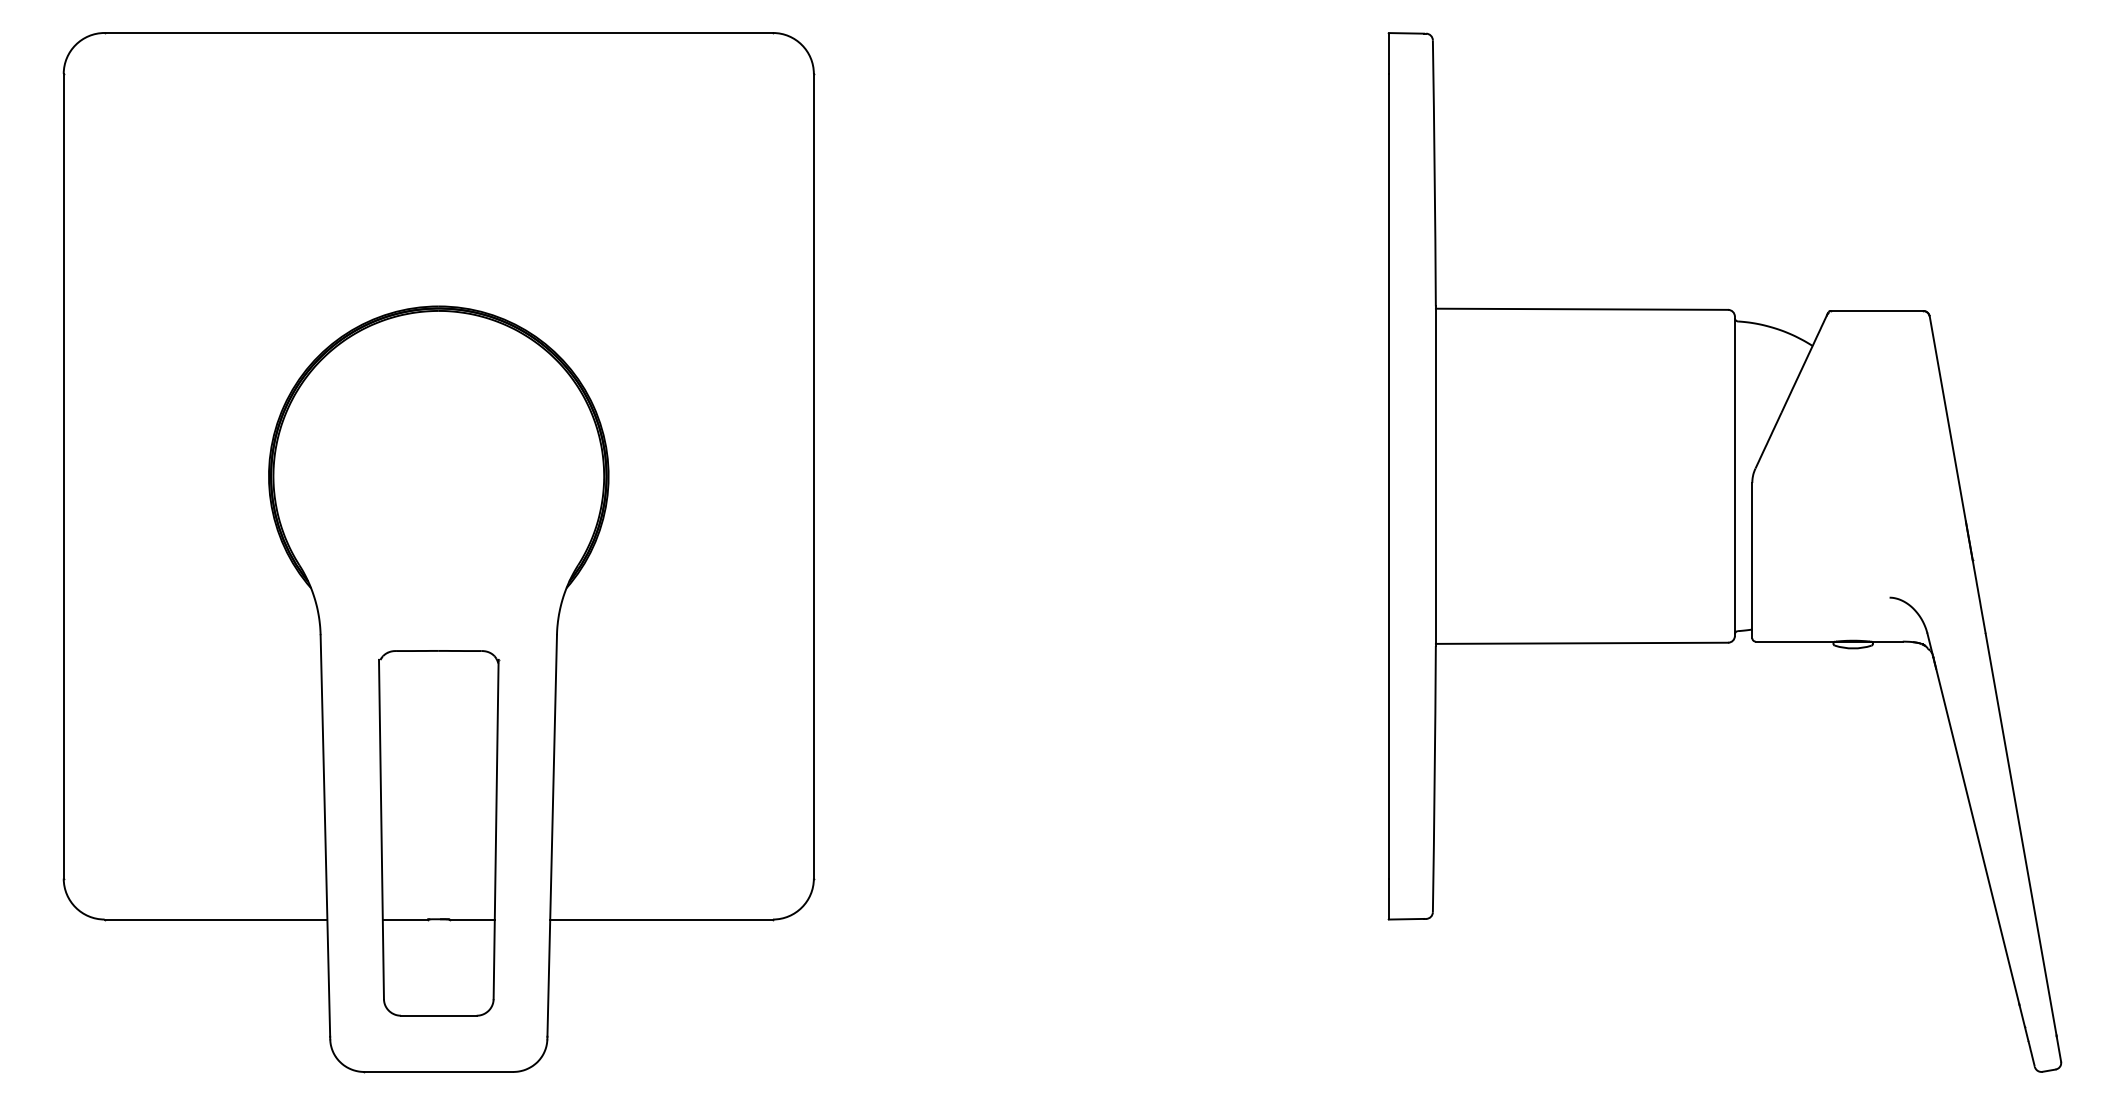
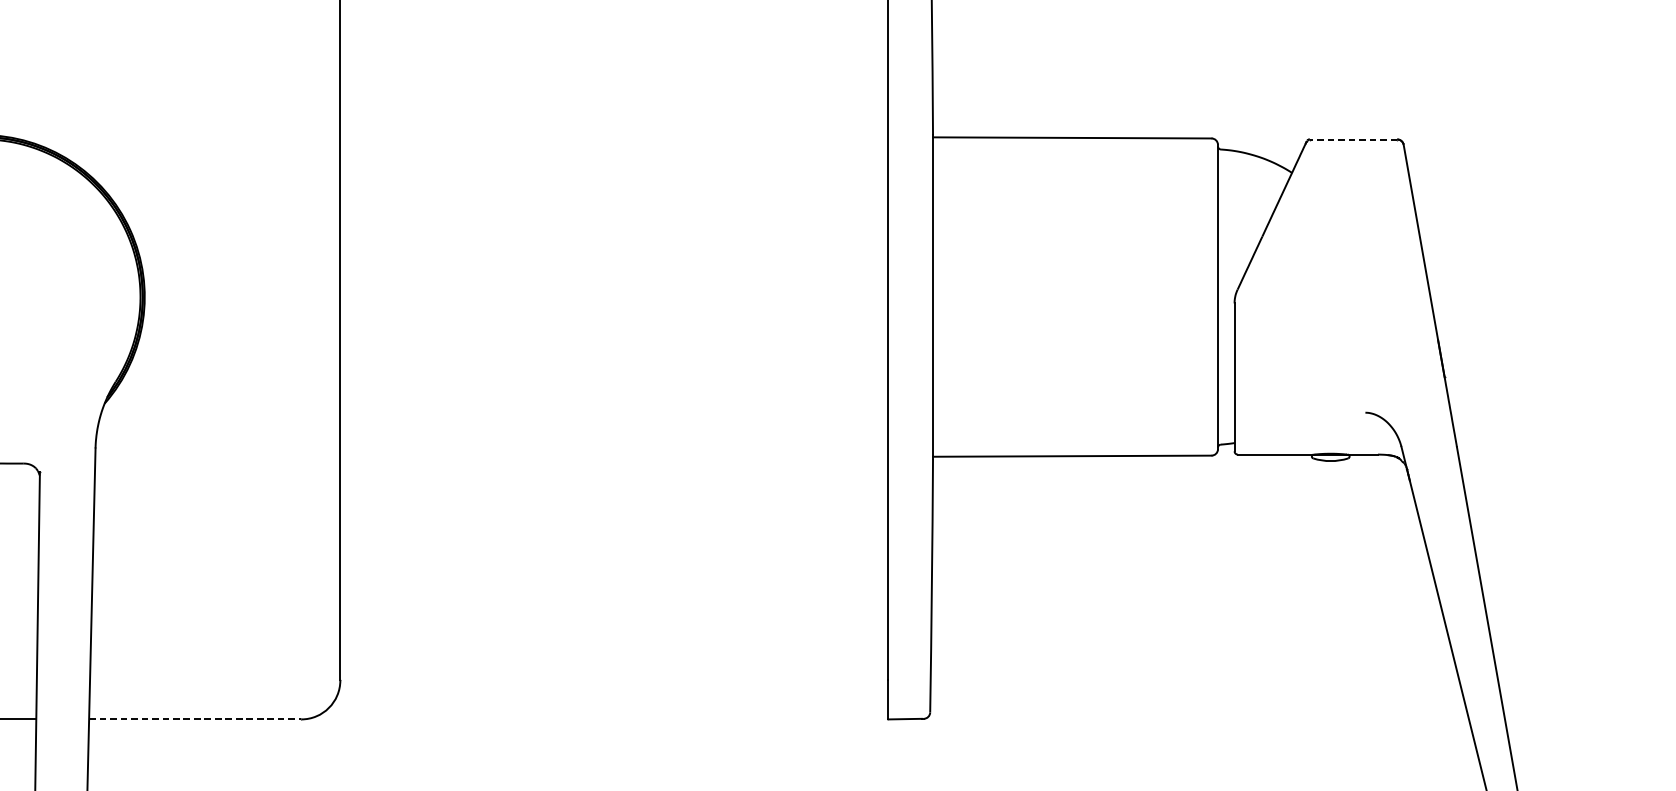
line: (1877, 310) -> (1353, 139), solid -> dashed
line: (662, 919) -> (196, 719), solid -> dashed

